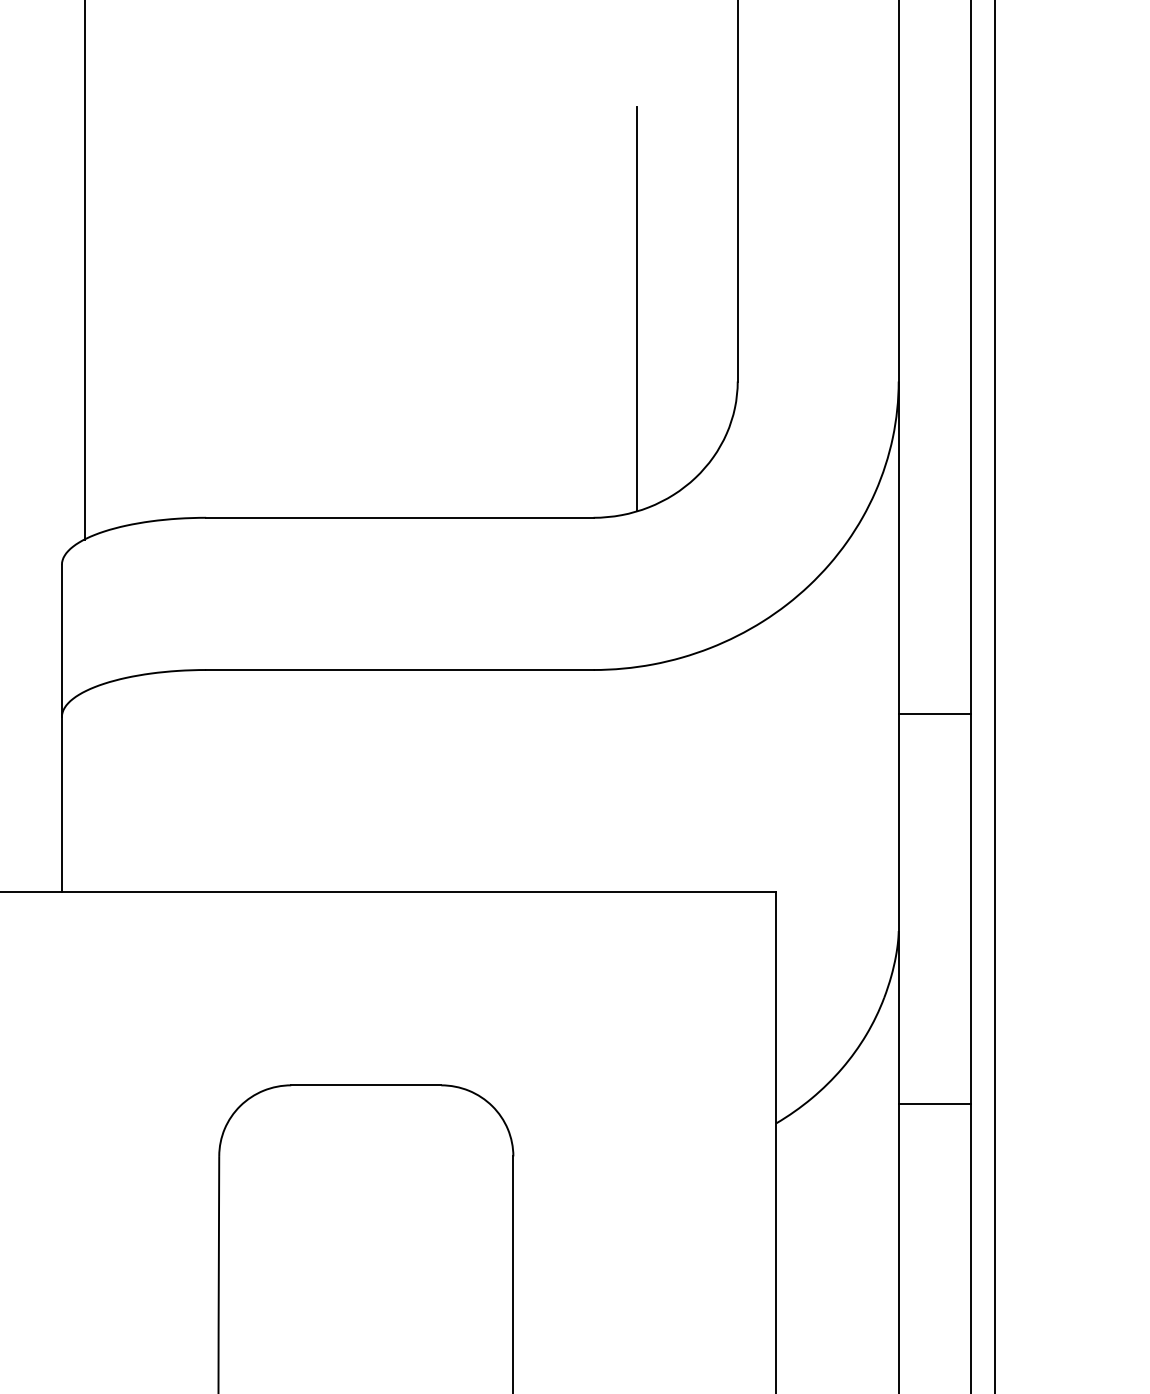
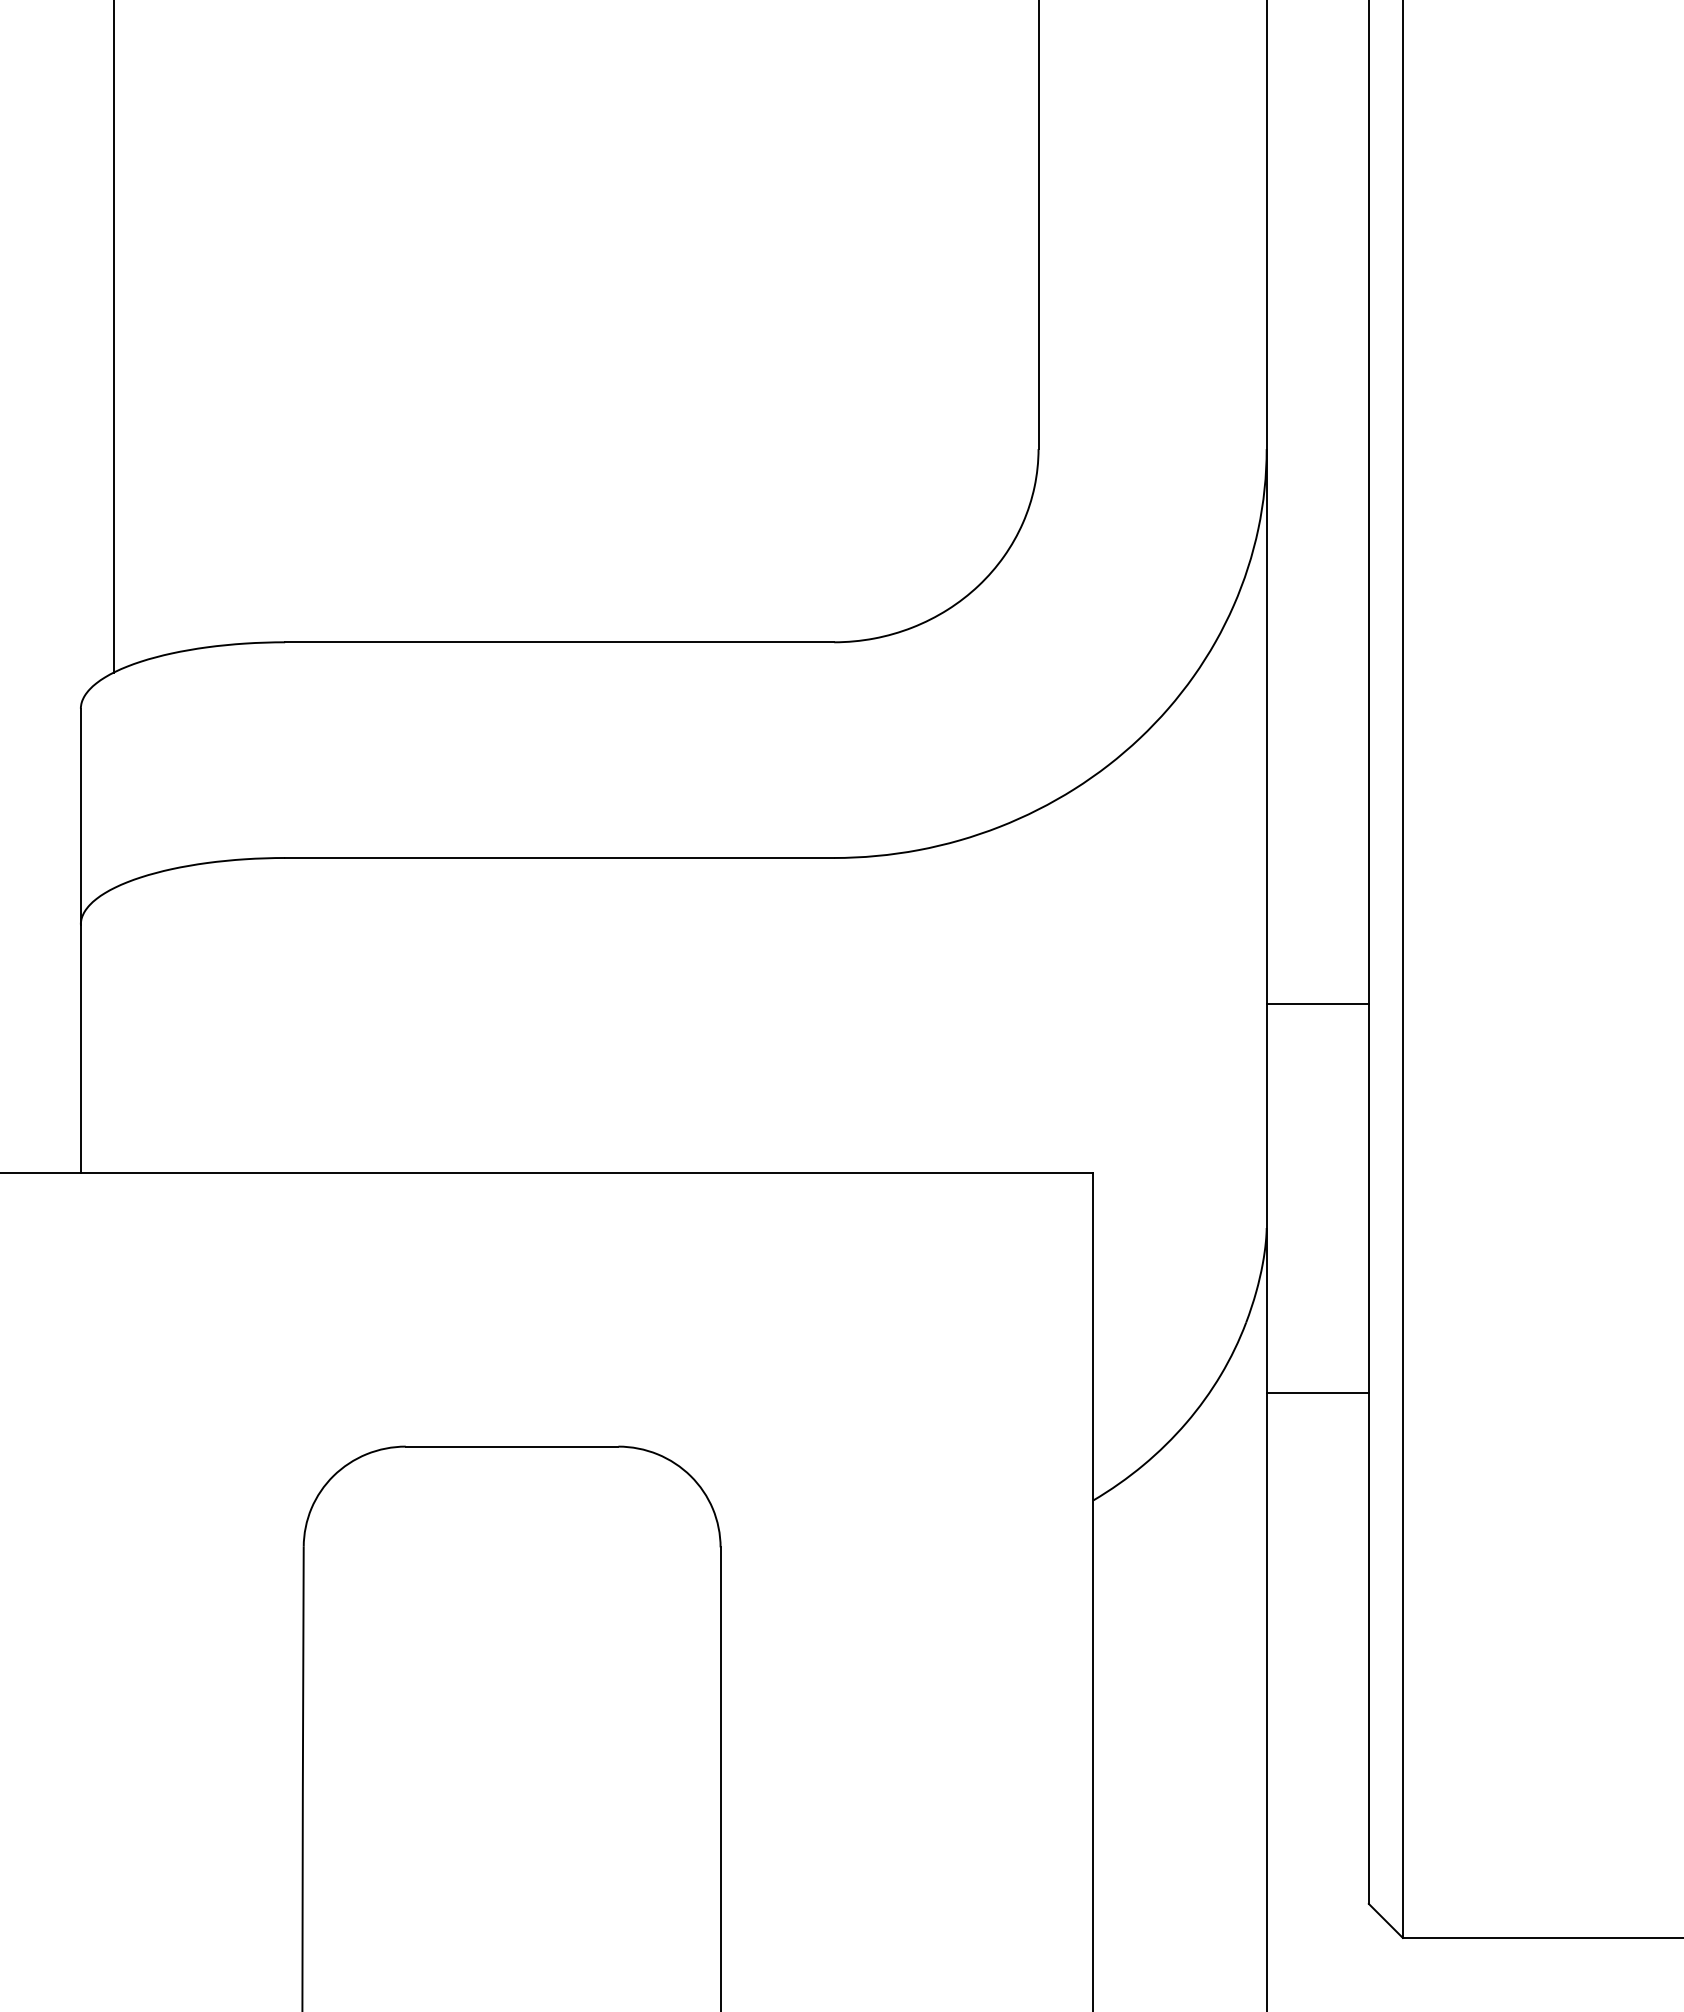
line: (636, 309) -> (895, 346), removed
line: (934, 714) -> (1317, 1004), moved
line: (934, 1104) -> (1317, 1393), moved

